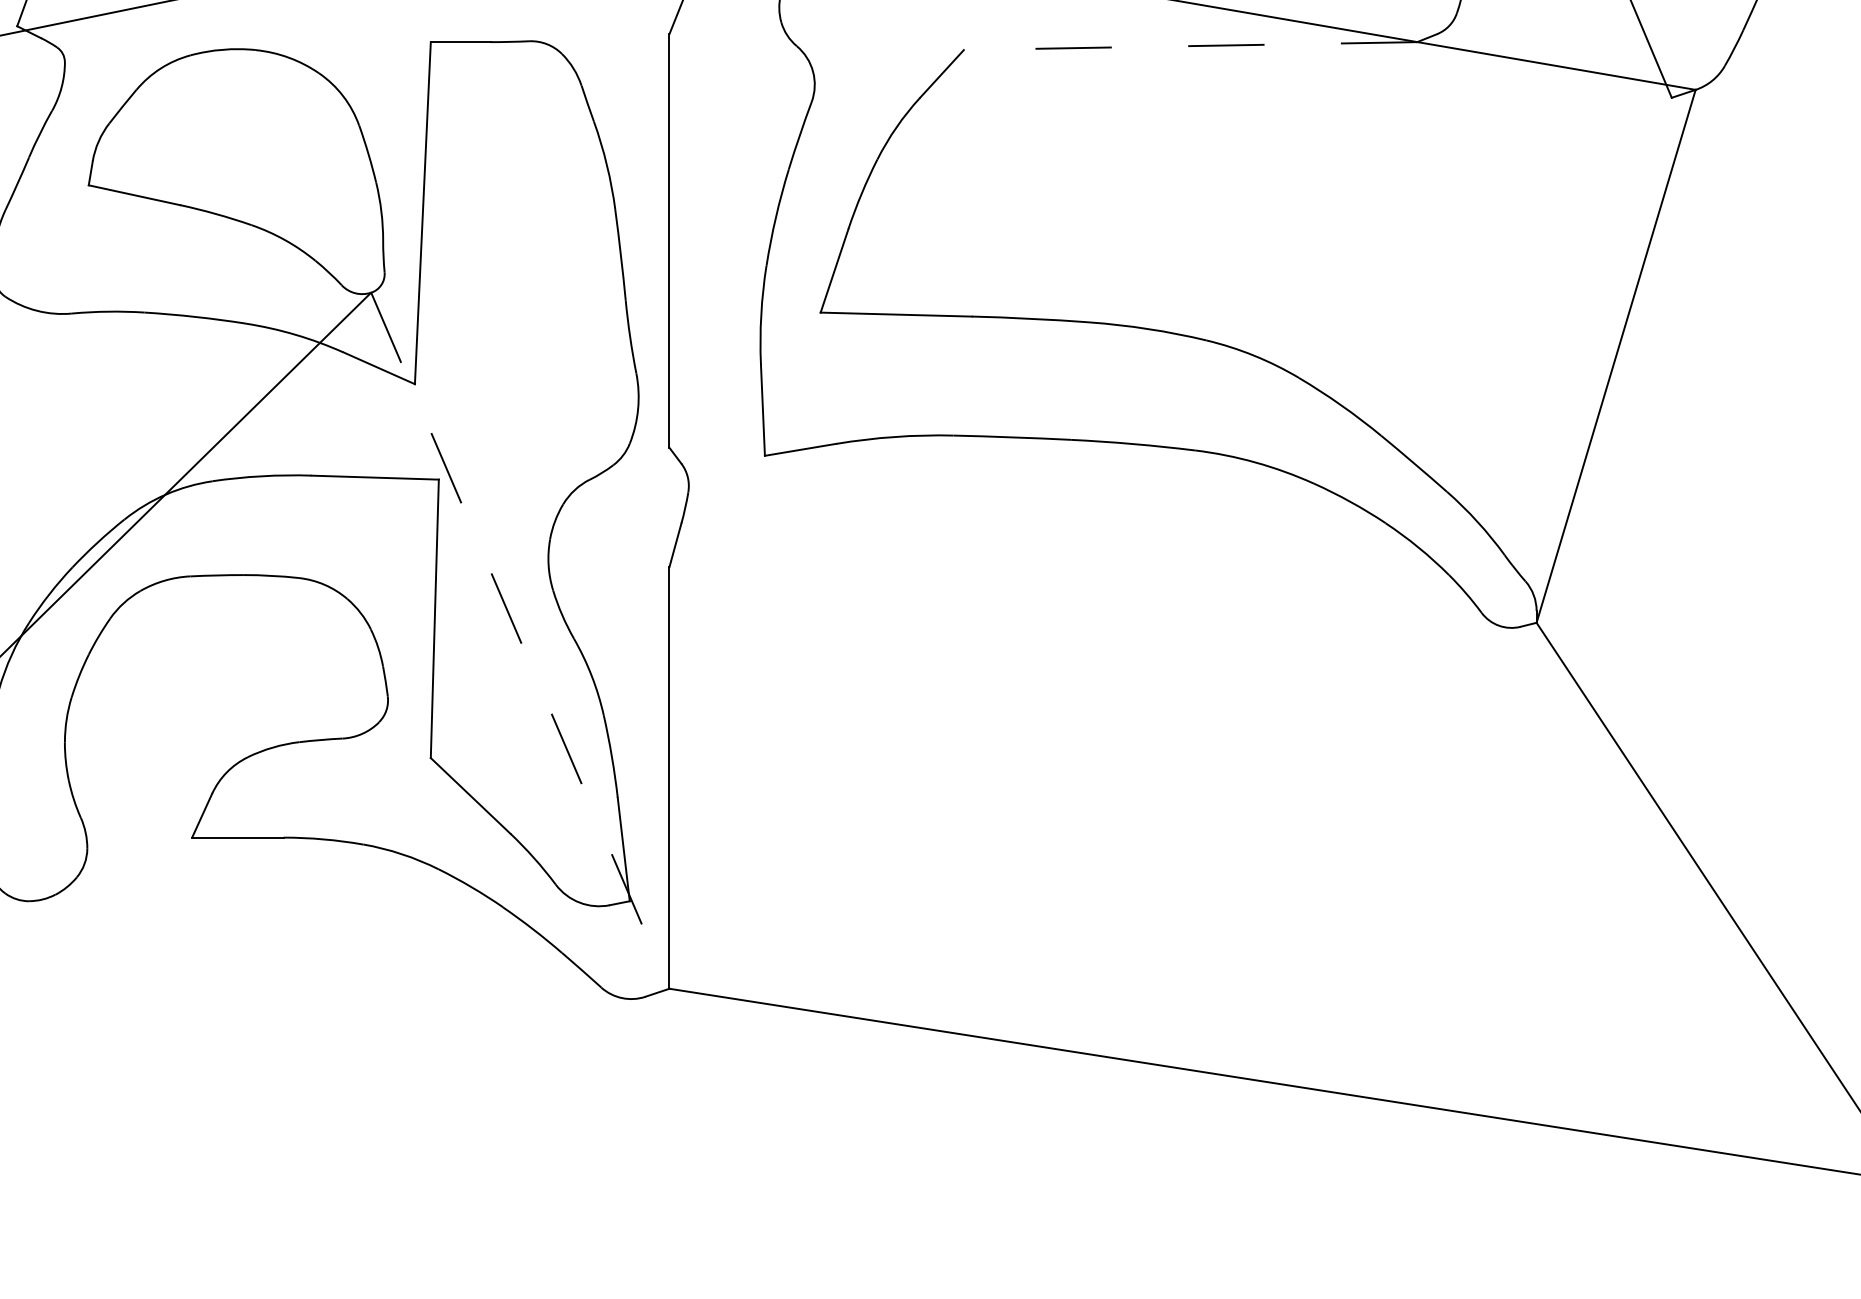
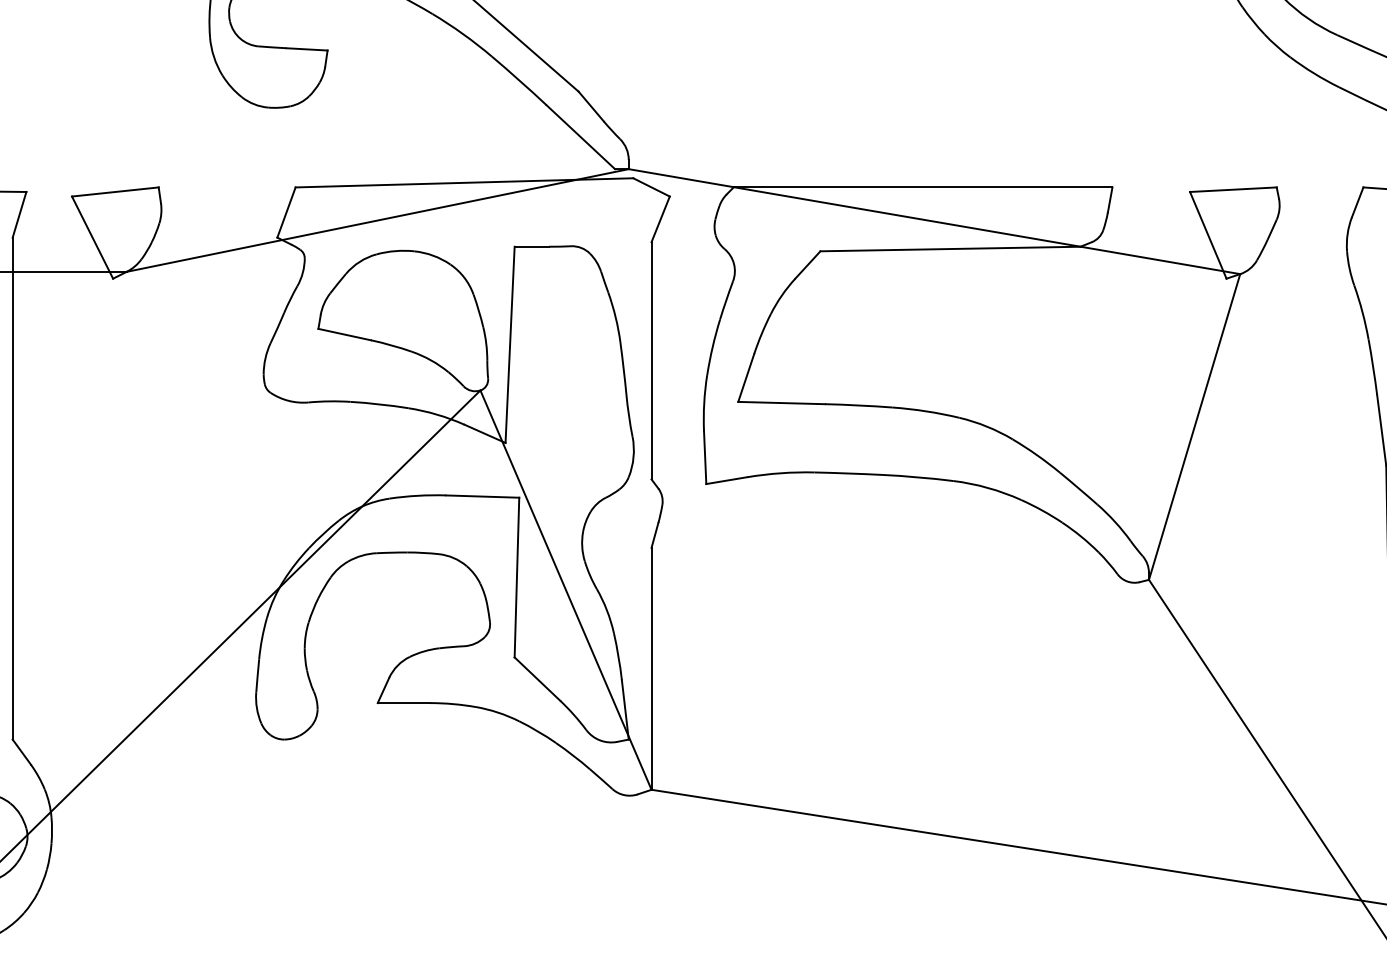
line: (1188, 46) -> (949, 249), dashed -> solid
line: (521, 641) -> (566, 590), dashed -> solid

